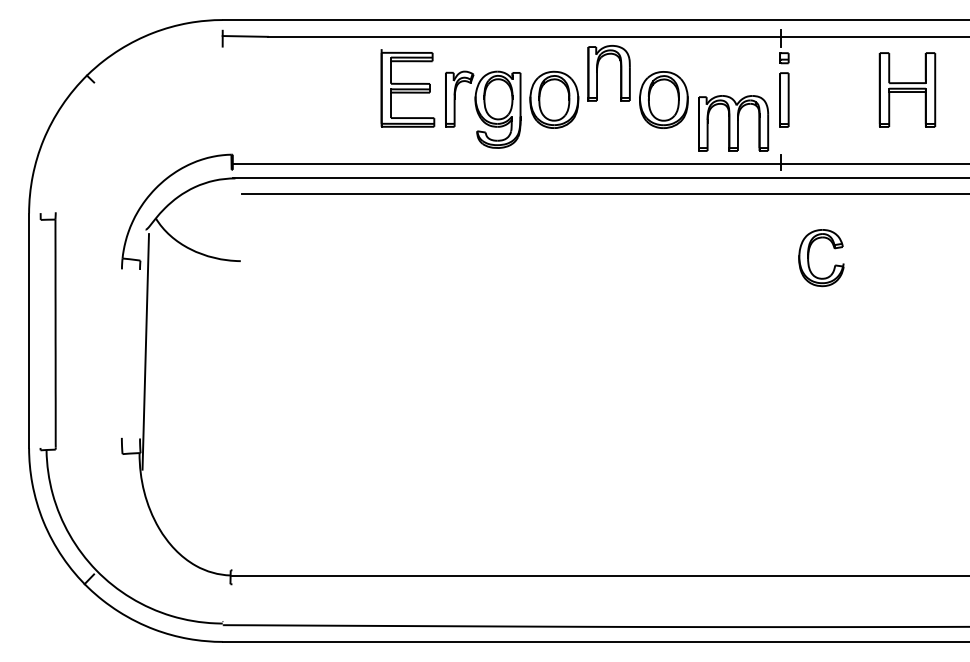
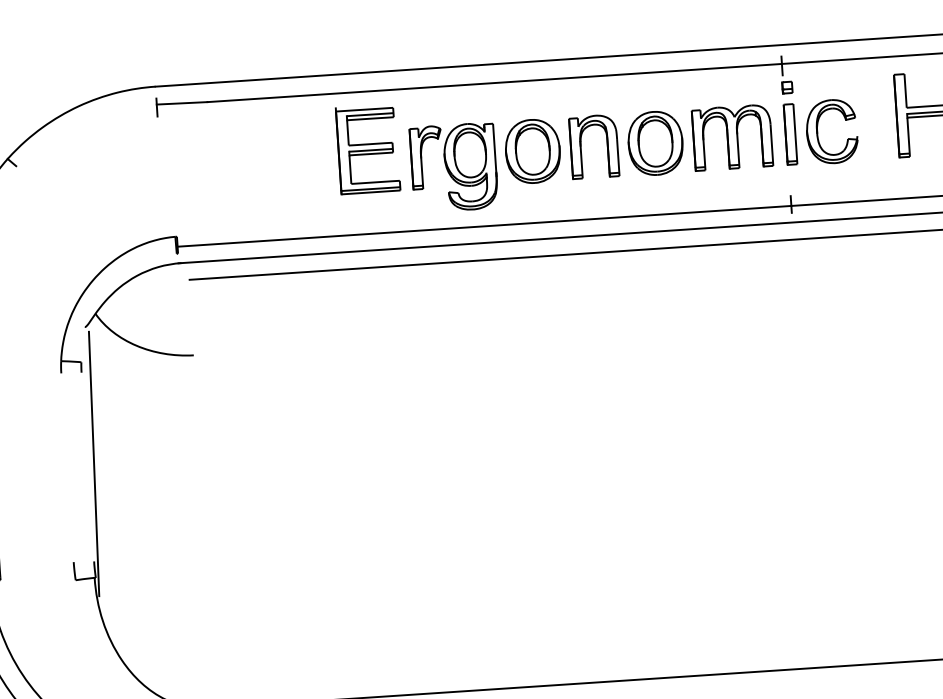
part: (597, 73) -> (581, 147), moved
part: (733, 123) -> (732, 137), moved
part: (809, 257) -> (818, 131), moved

